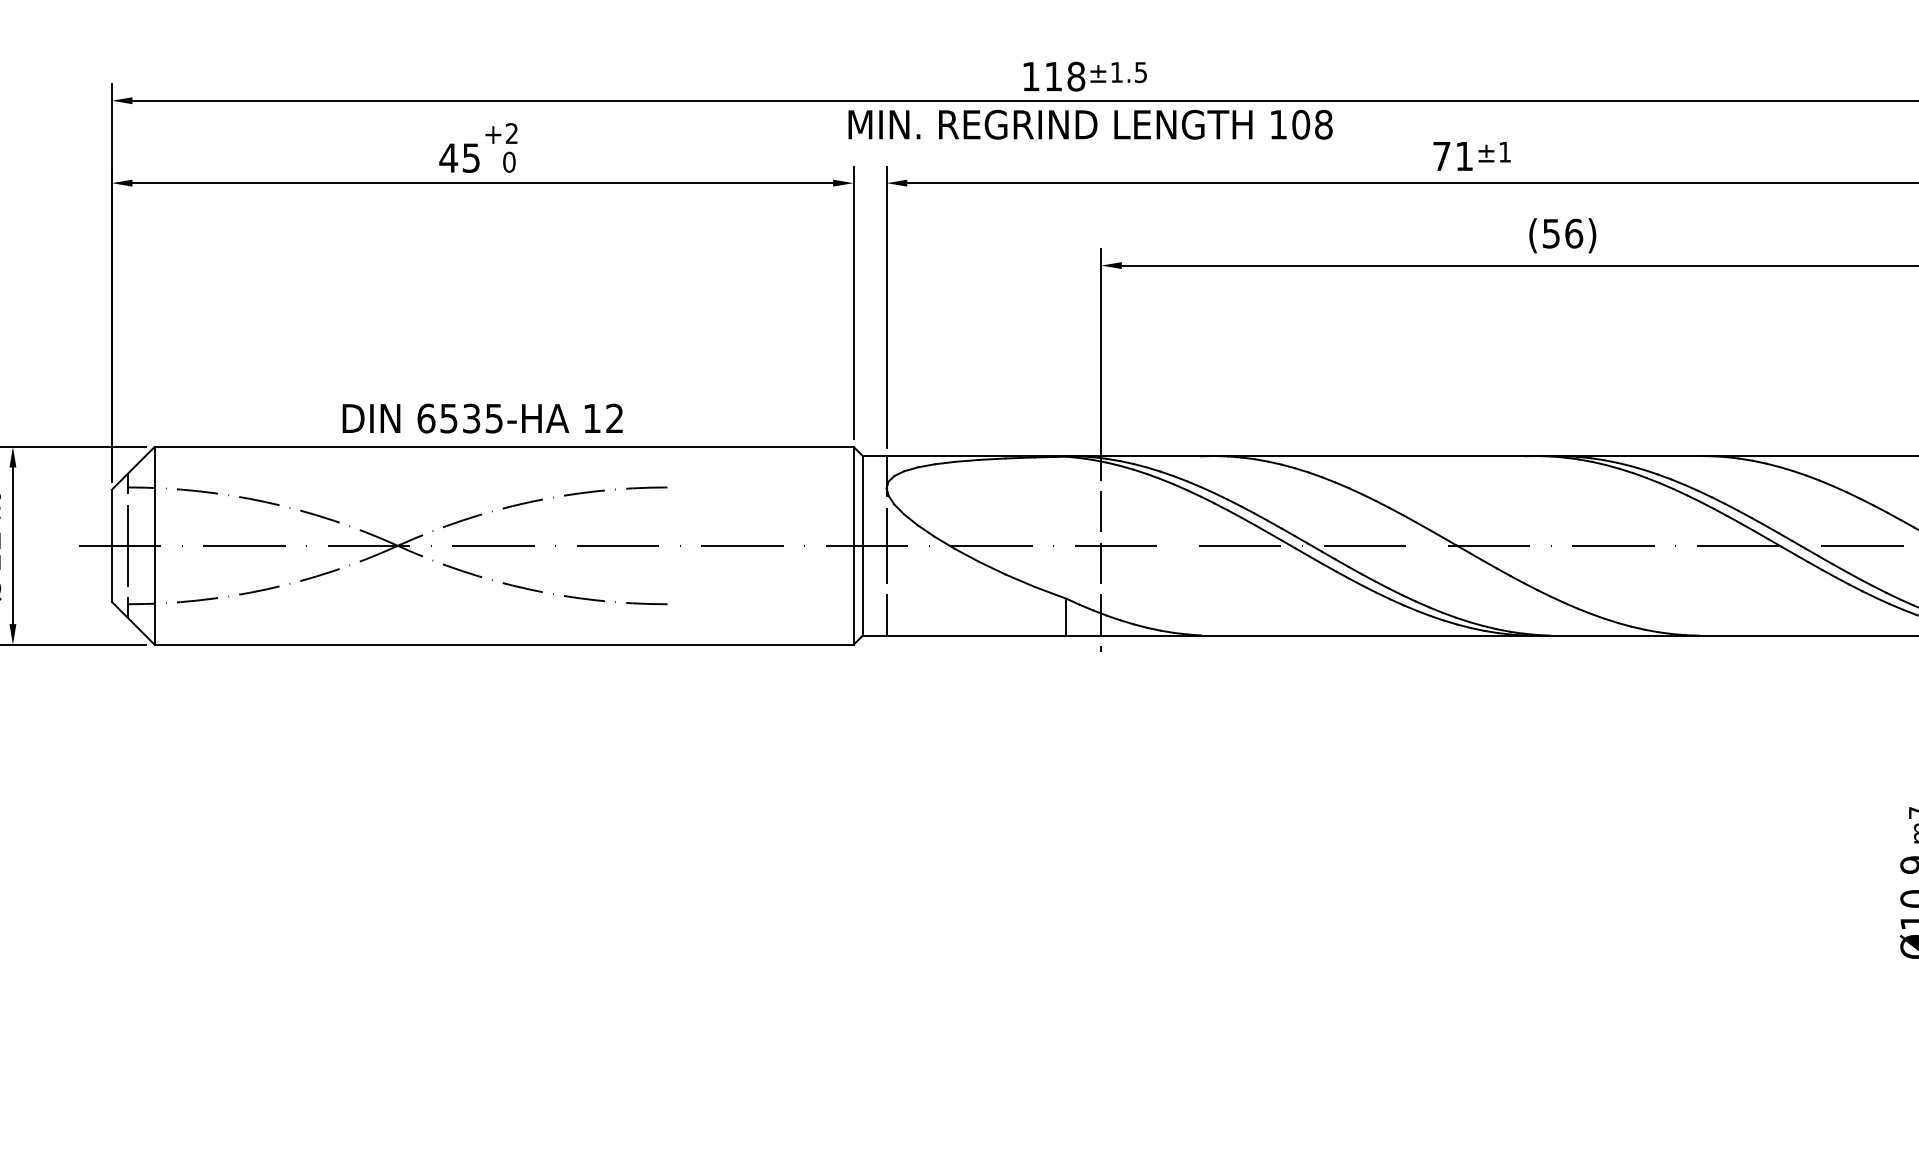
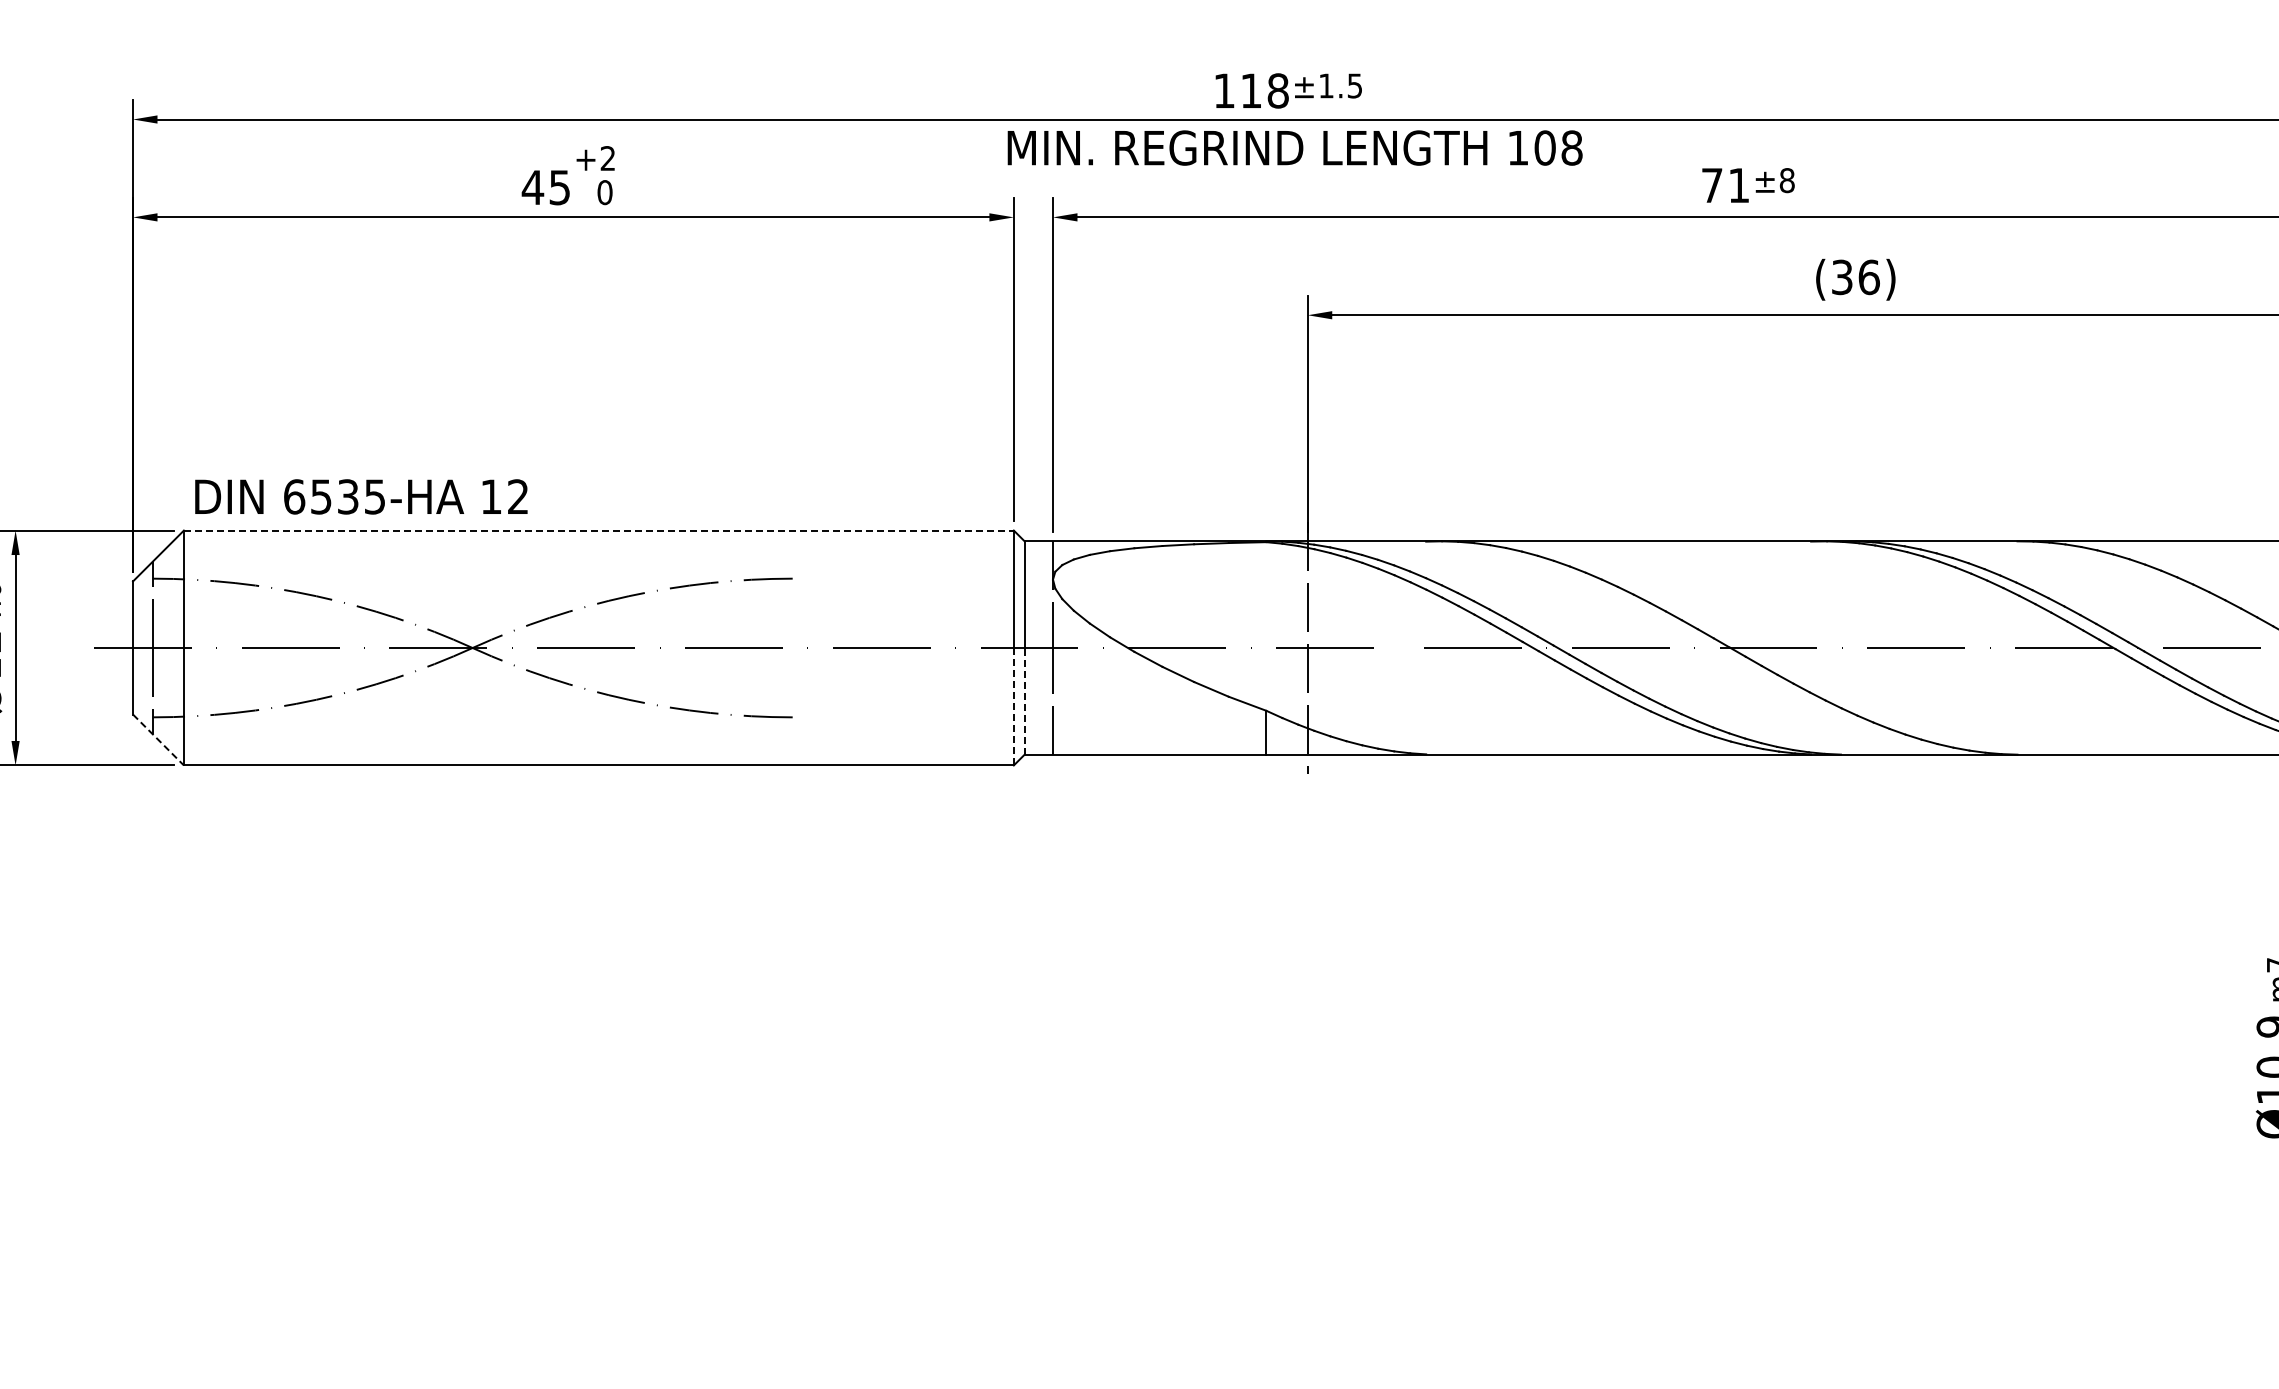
text: (1504, 152) -> (1786, 180), ±1 -> ±8
text: (1551, 232) -> (1842, 276), (56) -> (36)
text: (482, 418) -> (361, 496), moved
line: (503, 446) -> (598, 530), solid -> dashed
line: (862, 590) -> (1024, 700), solid -> dashed
line: (853, 595) -> (1013, 706), solid -> dashed
line: (133, 623) -> (158, 740), solid -> dashed

